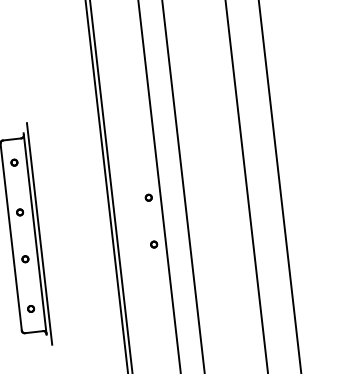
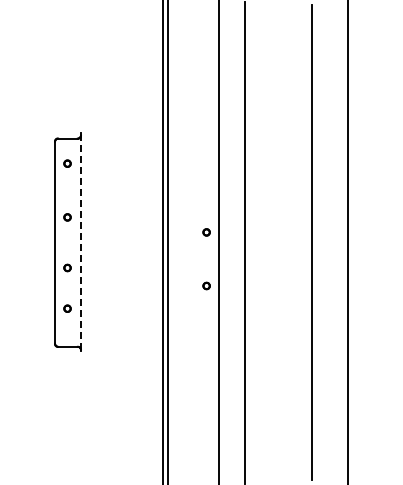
part: (148, 197) -> (206, 232), moved
line: (39, 233) -> (85, 242), removed
line: (34, 234) -> (80, 242), solid -> dashed
part: (153, 244) -> (206, 285), moved
part: (31, 308) -> (67, 308), moved

